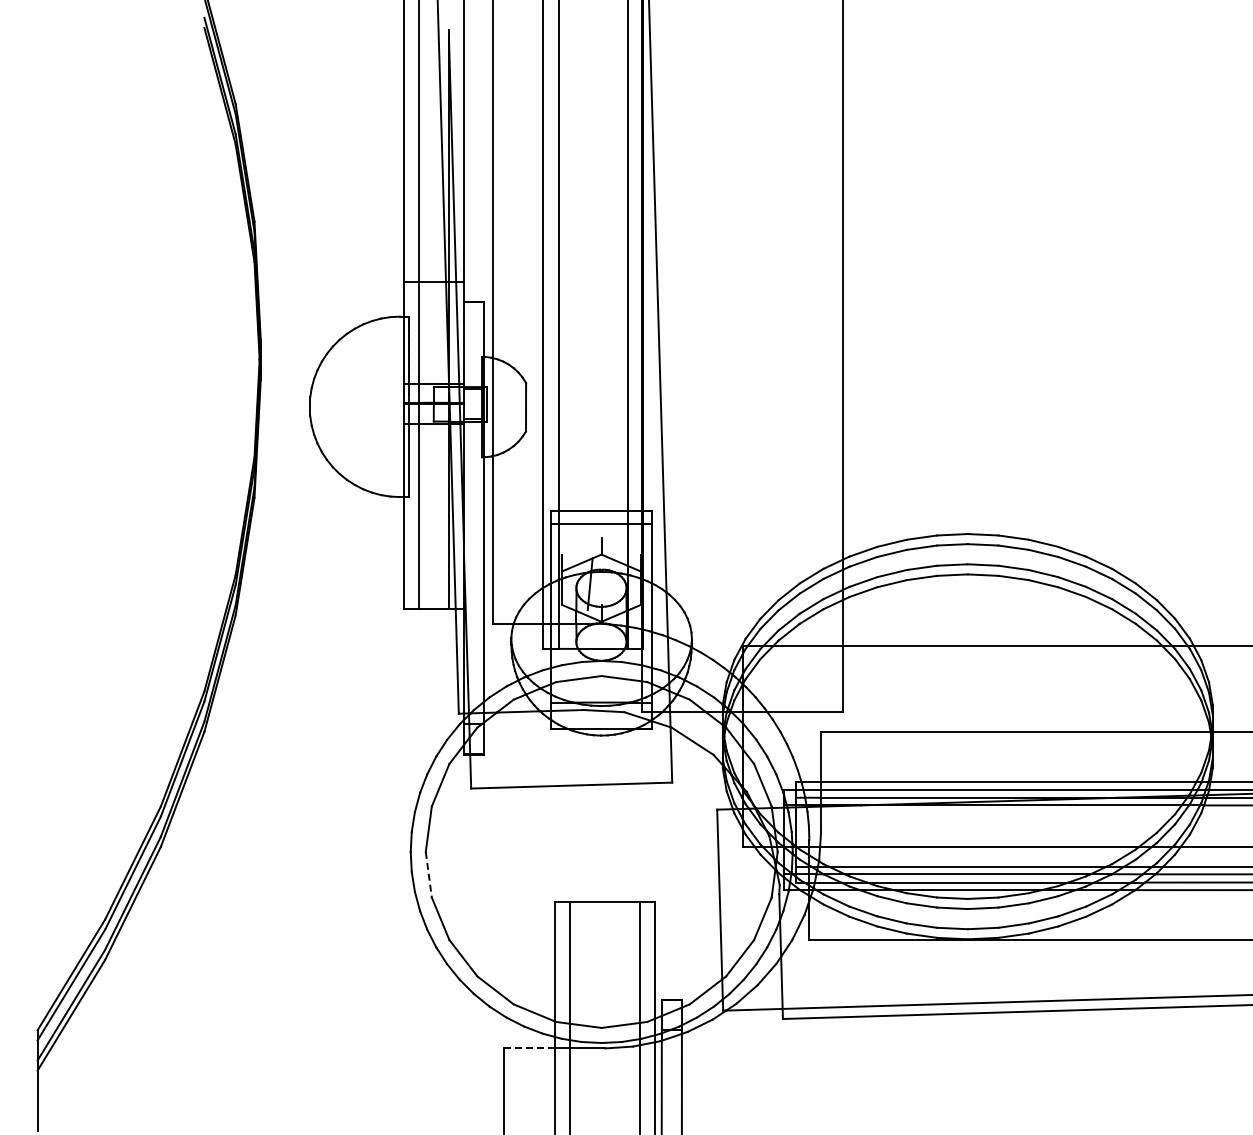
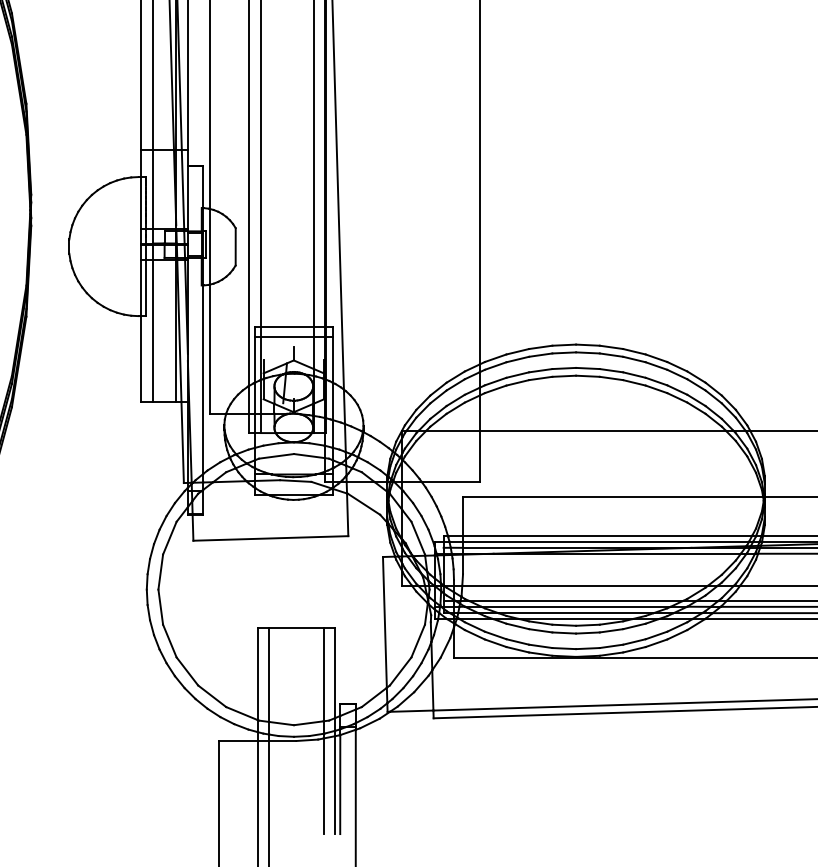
line: (428, 874) -> (160, 606), dashed -> solid
line: (529, 1048) -> (238, 741), dashed -> solid

